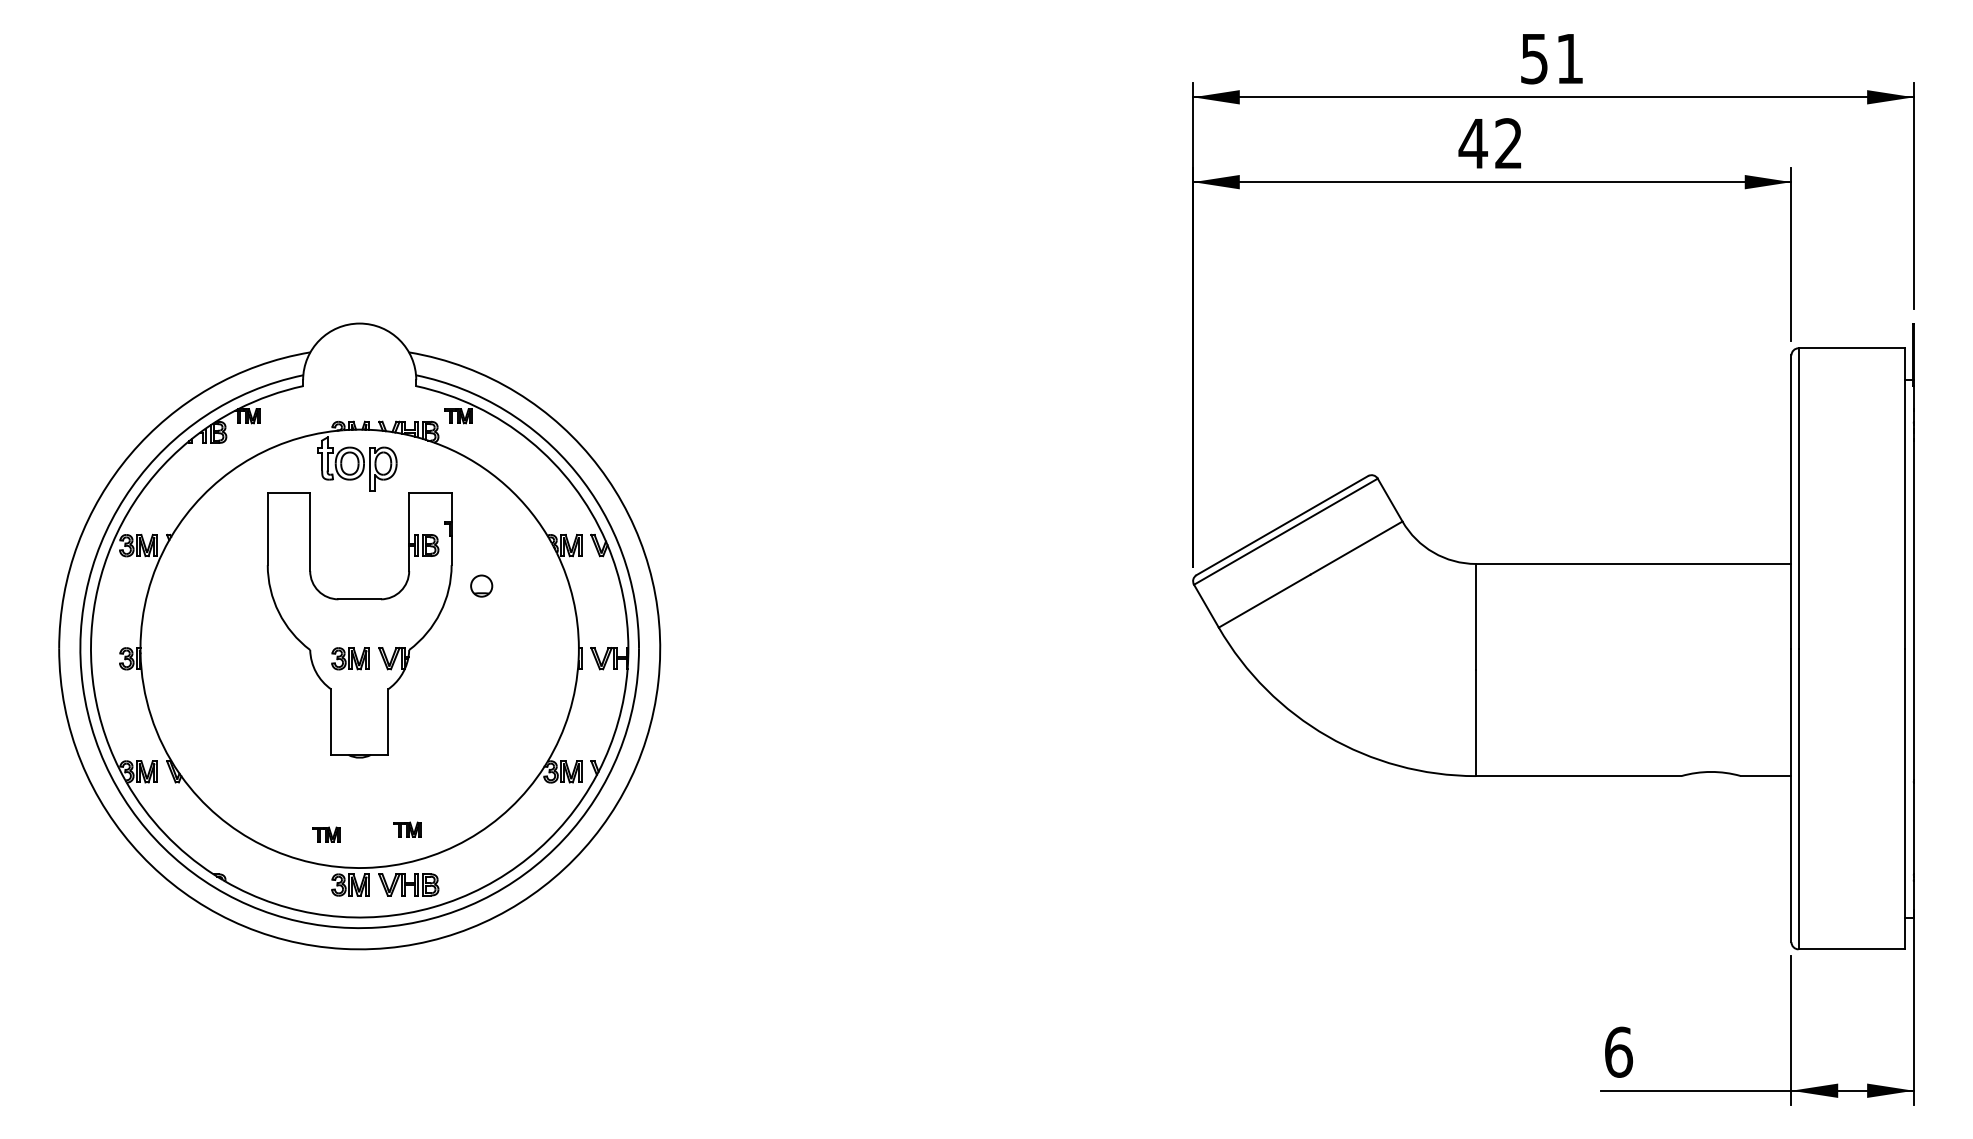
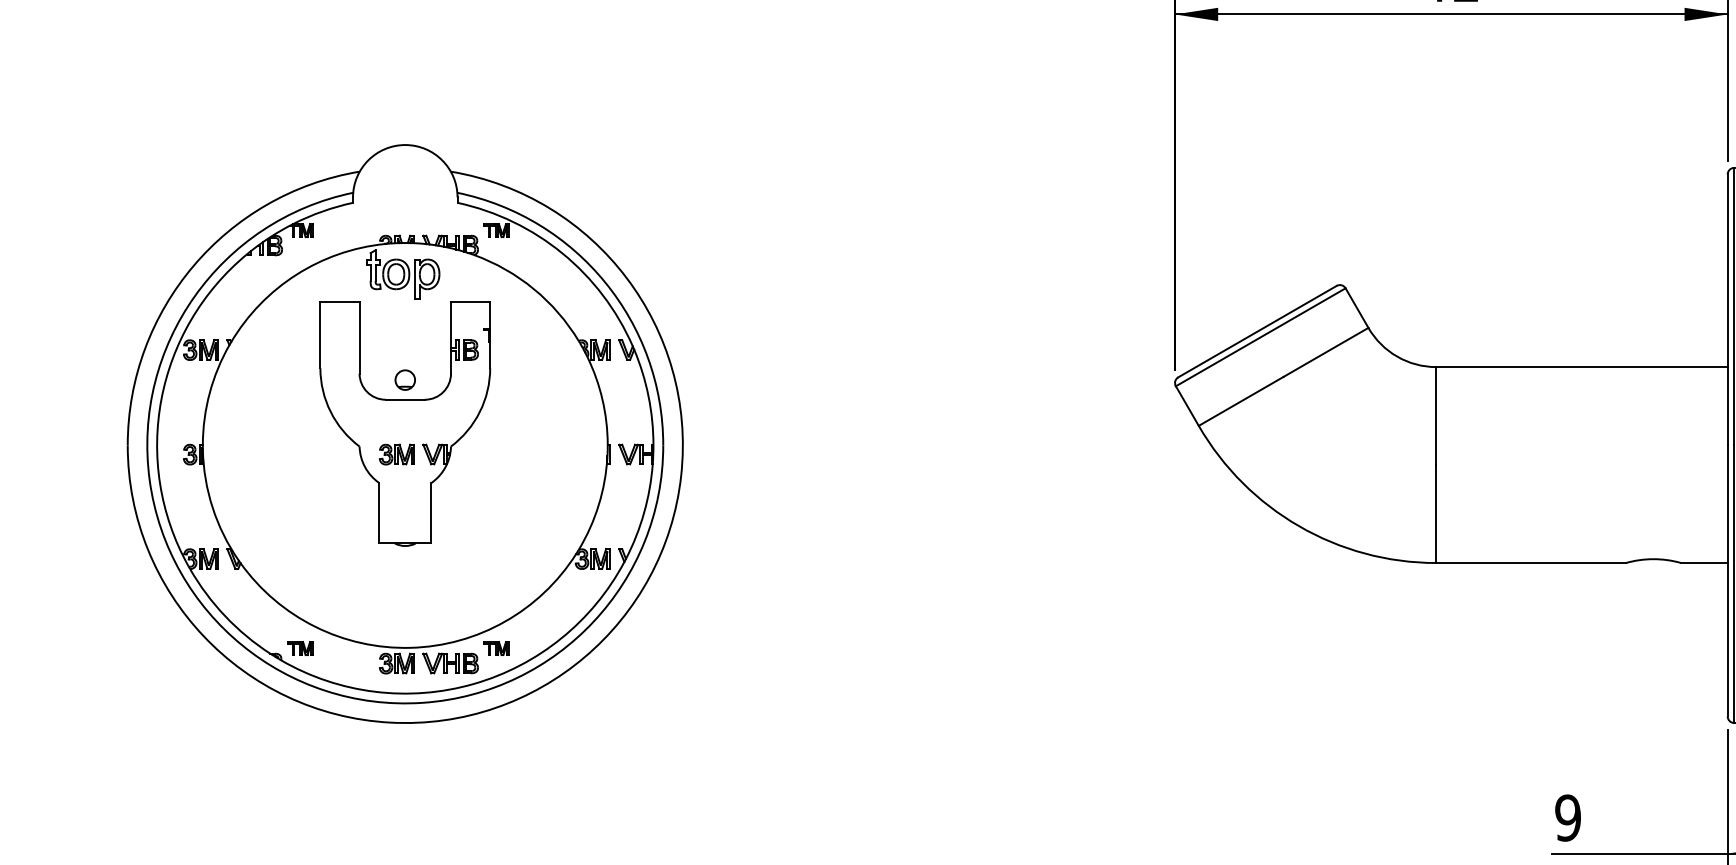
part: (481, 585) -> (405, 379), moved
part: (407, 829) -> (496, 648), moved
part: (326, 834) -> (300, 648), moved
text: (1618, 1051) -> (1567, 817), 6 -> 9

